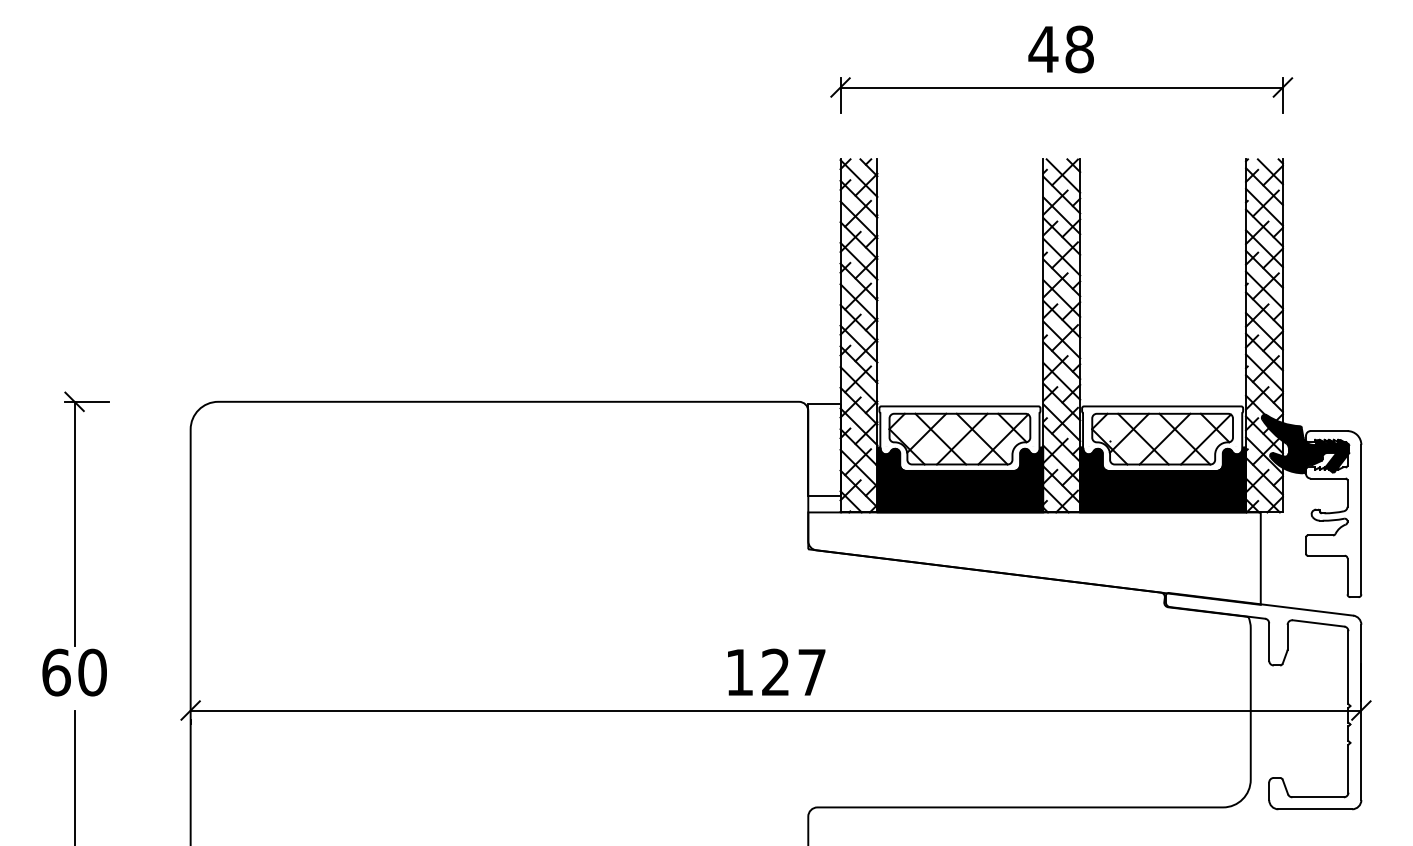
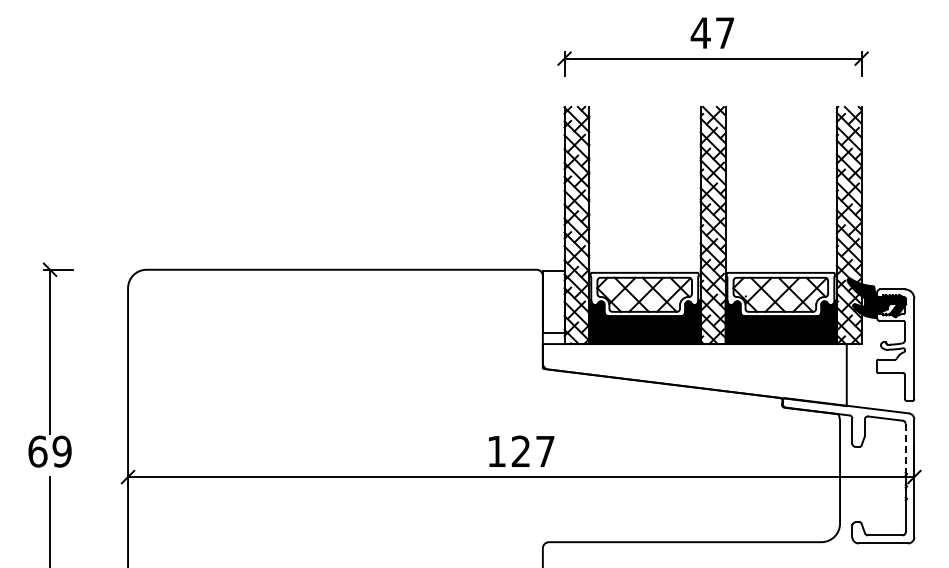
text: (1078, 50) -> (724, 33), 48 -> 47
line: (1348, 667) -> (905, 448), solid -> dashed
text: (91, 672) -> (61, 451), 60 -> 69

